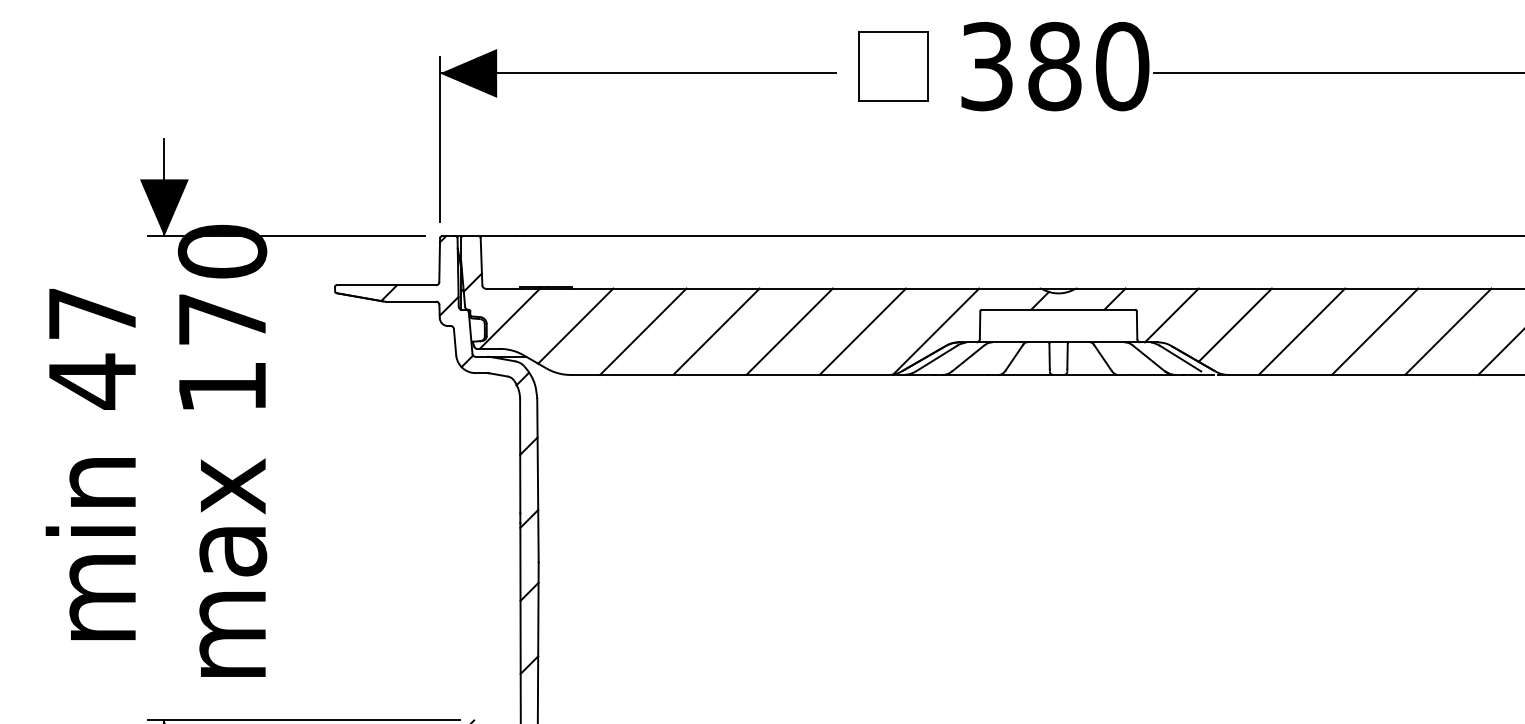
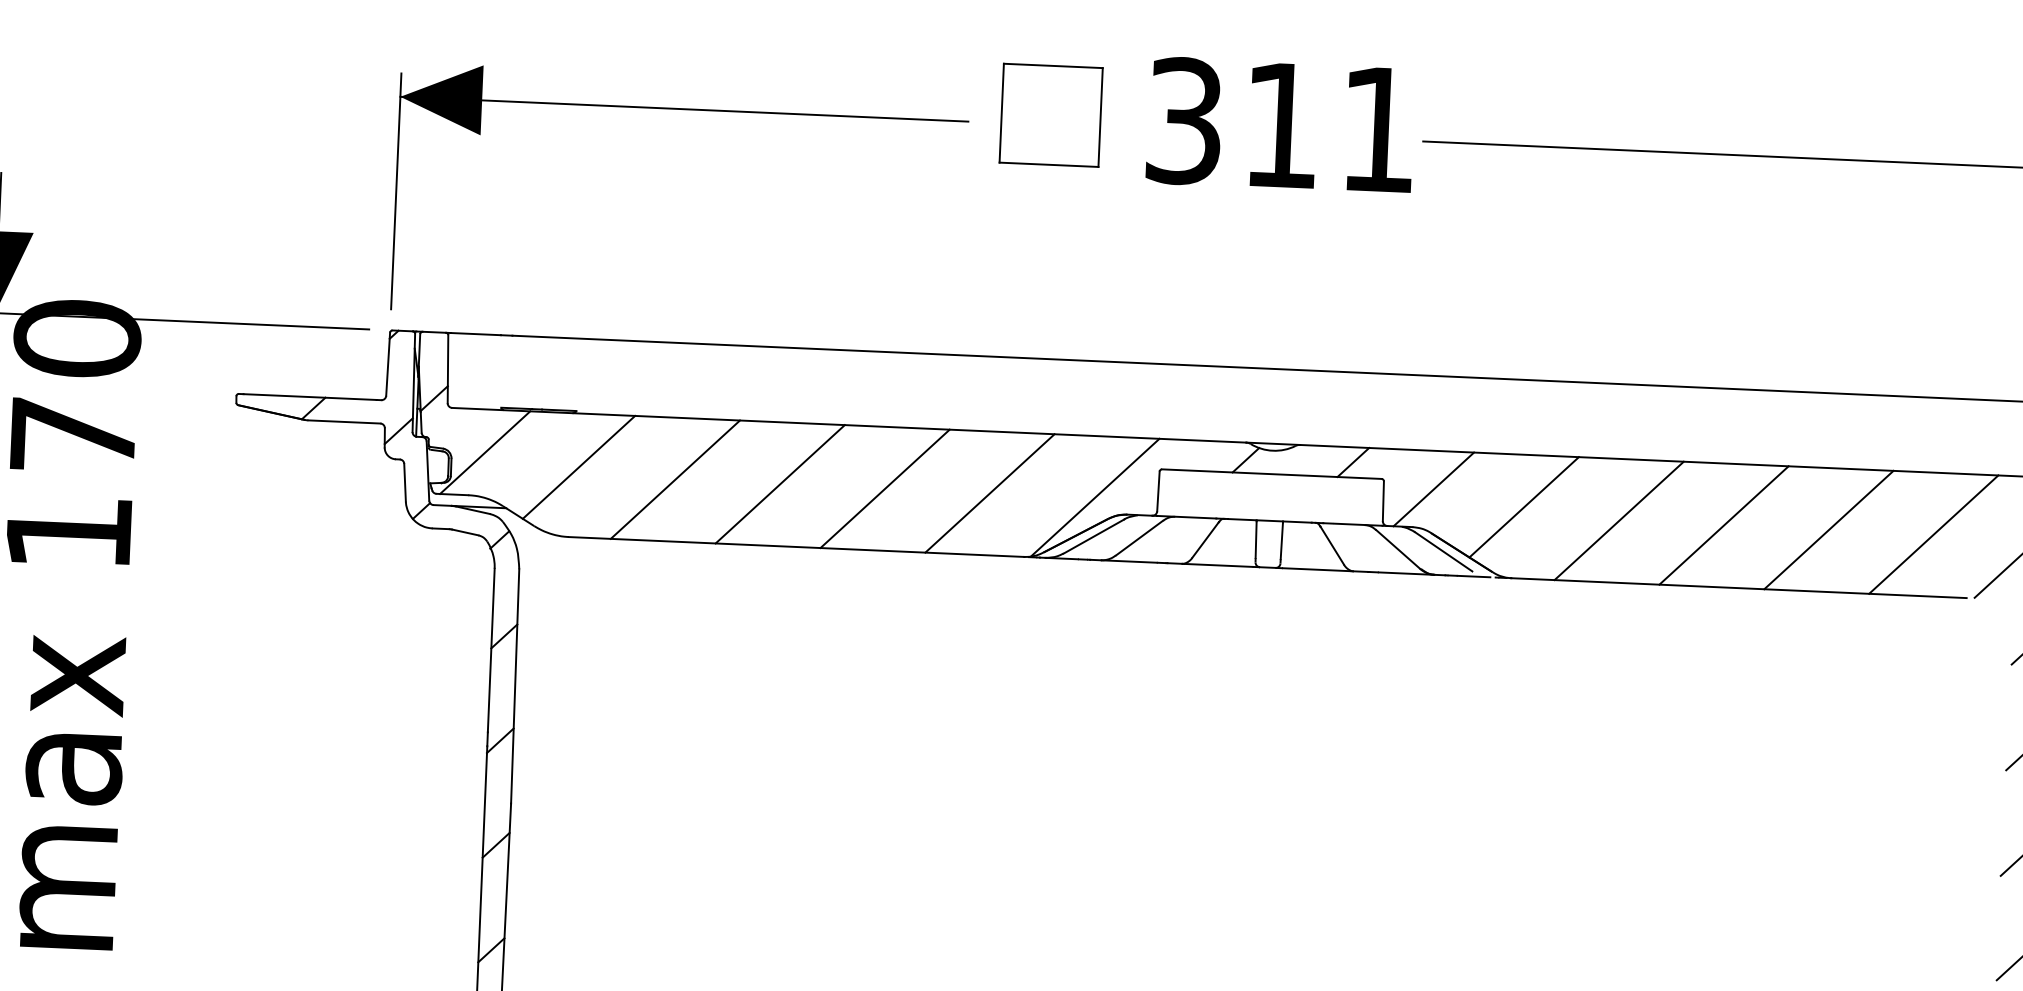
text: (1088, 66) -> (1329, 127), 380 -> 311

